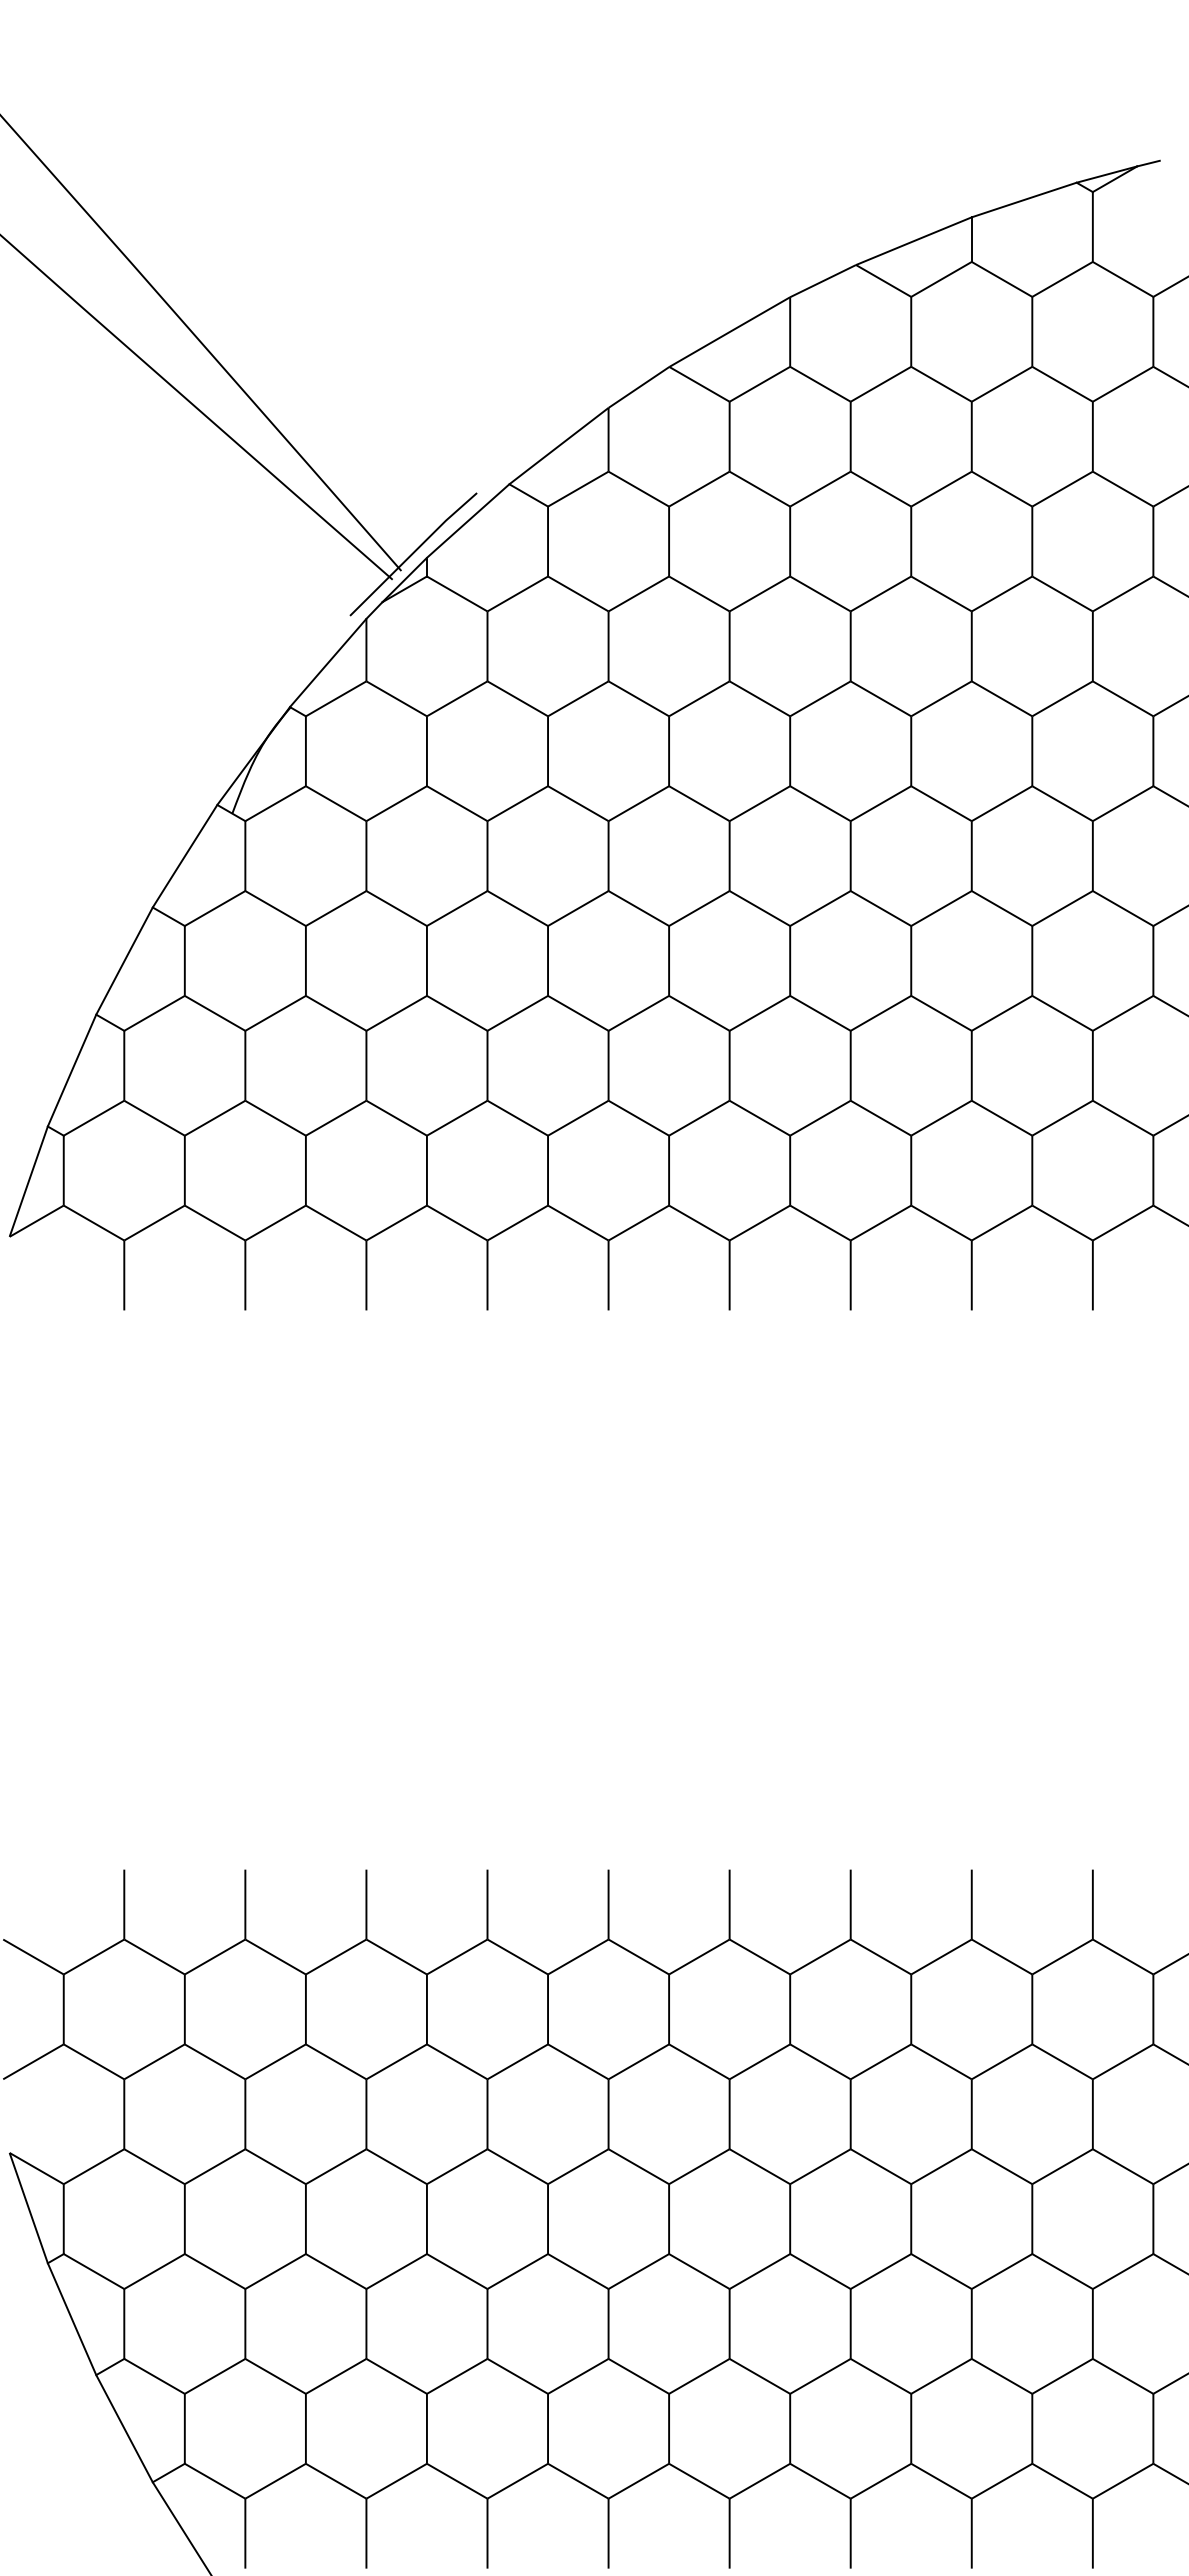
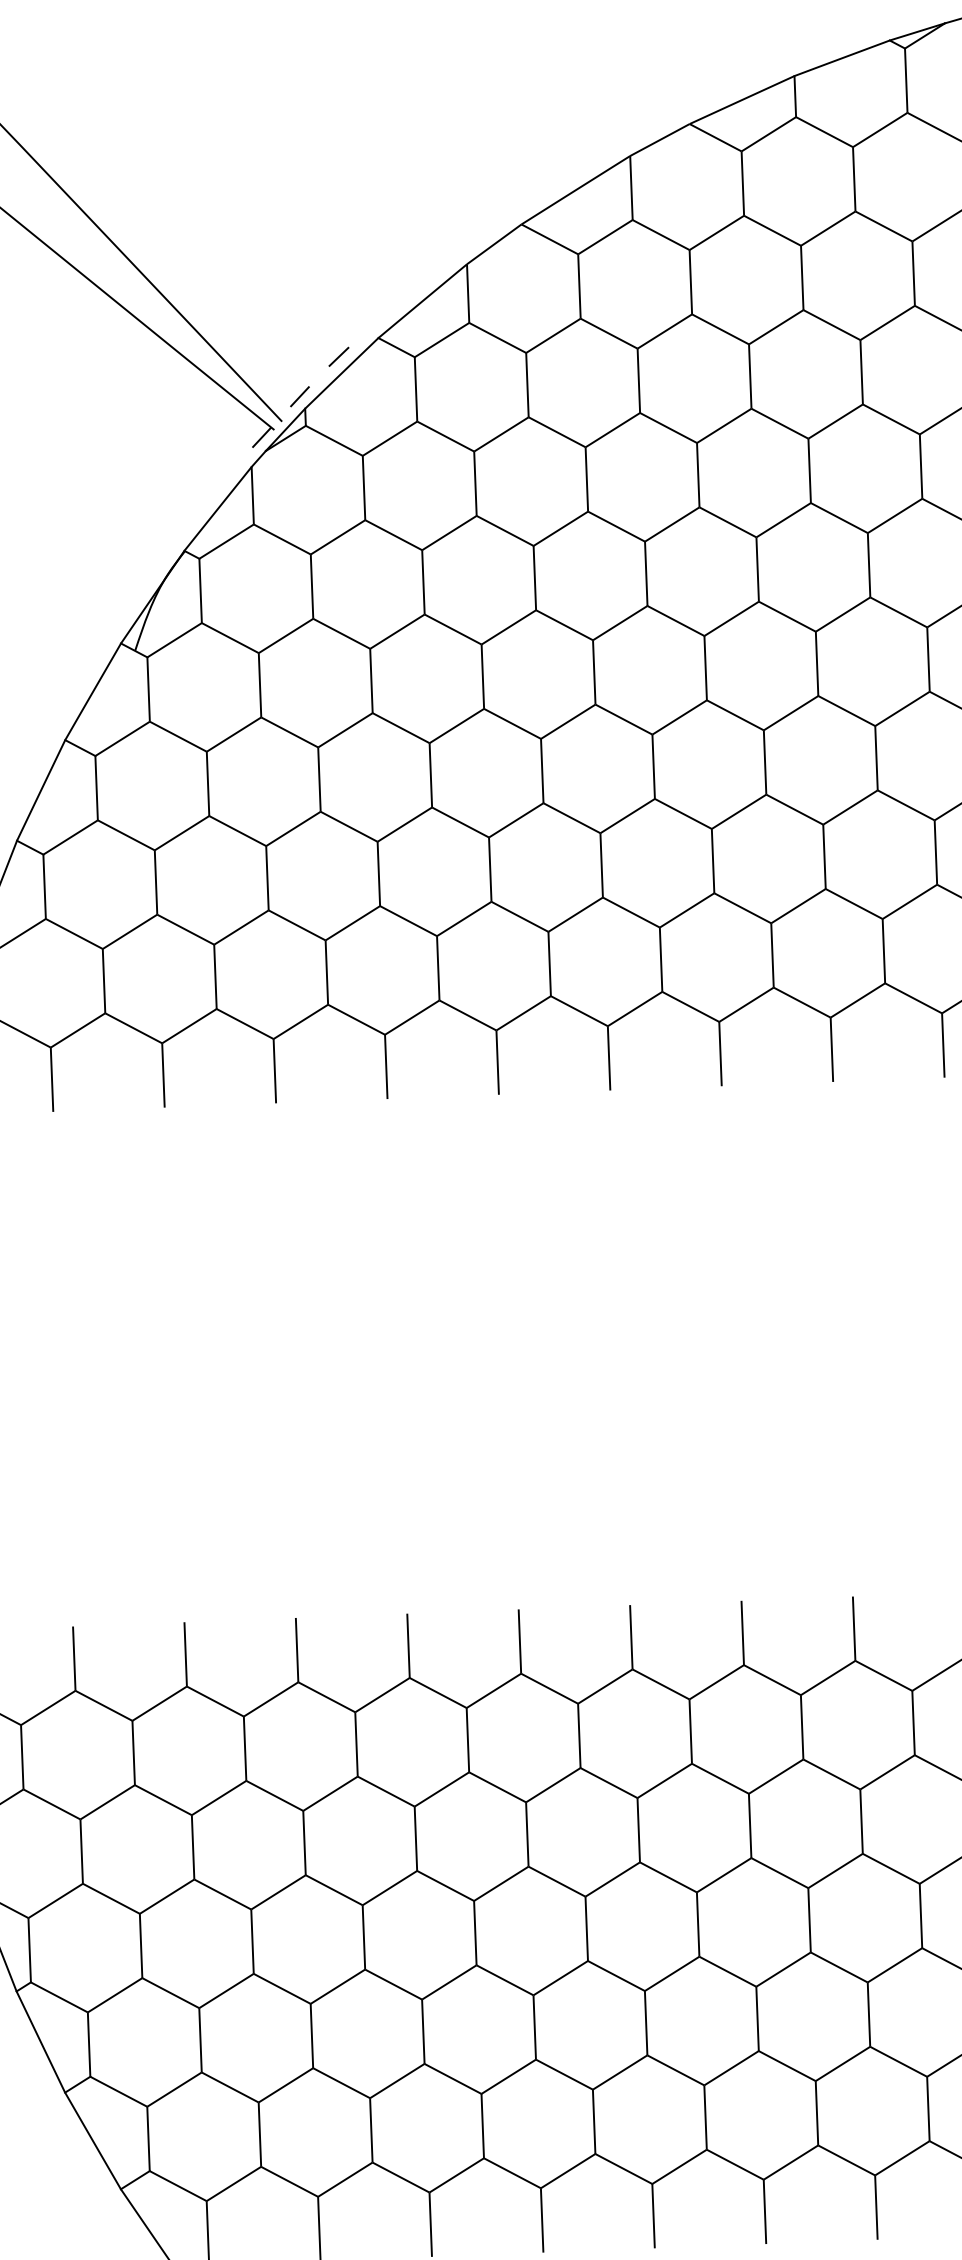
line: (412, 553) -> (291, 405), solid -> dashed

